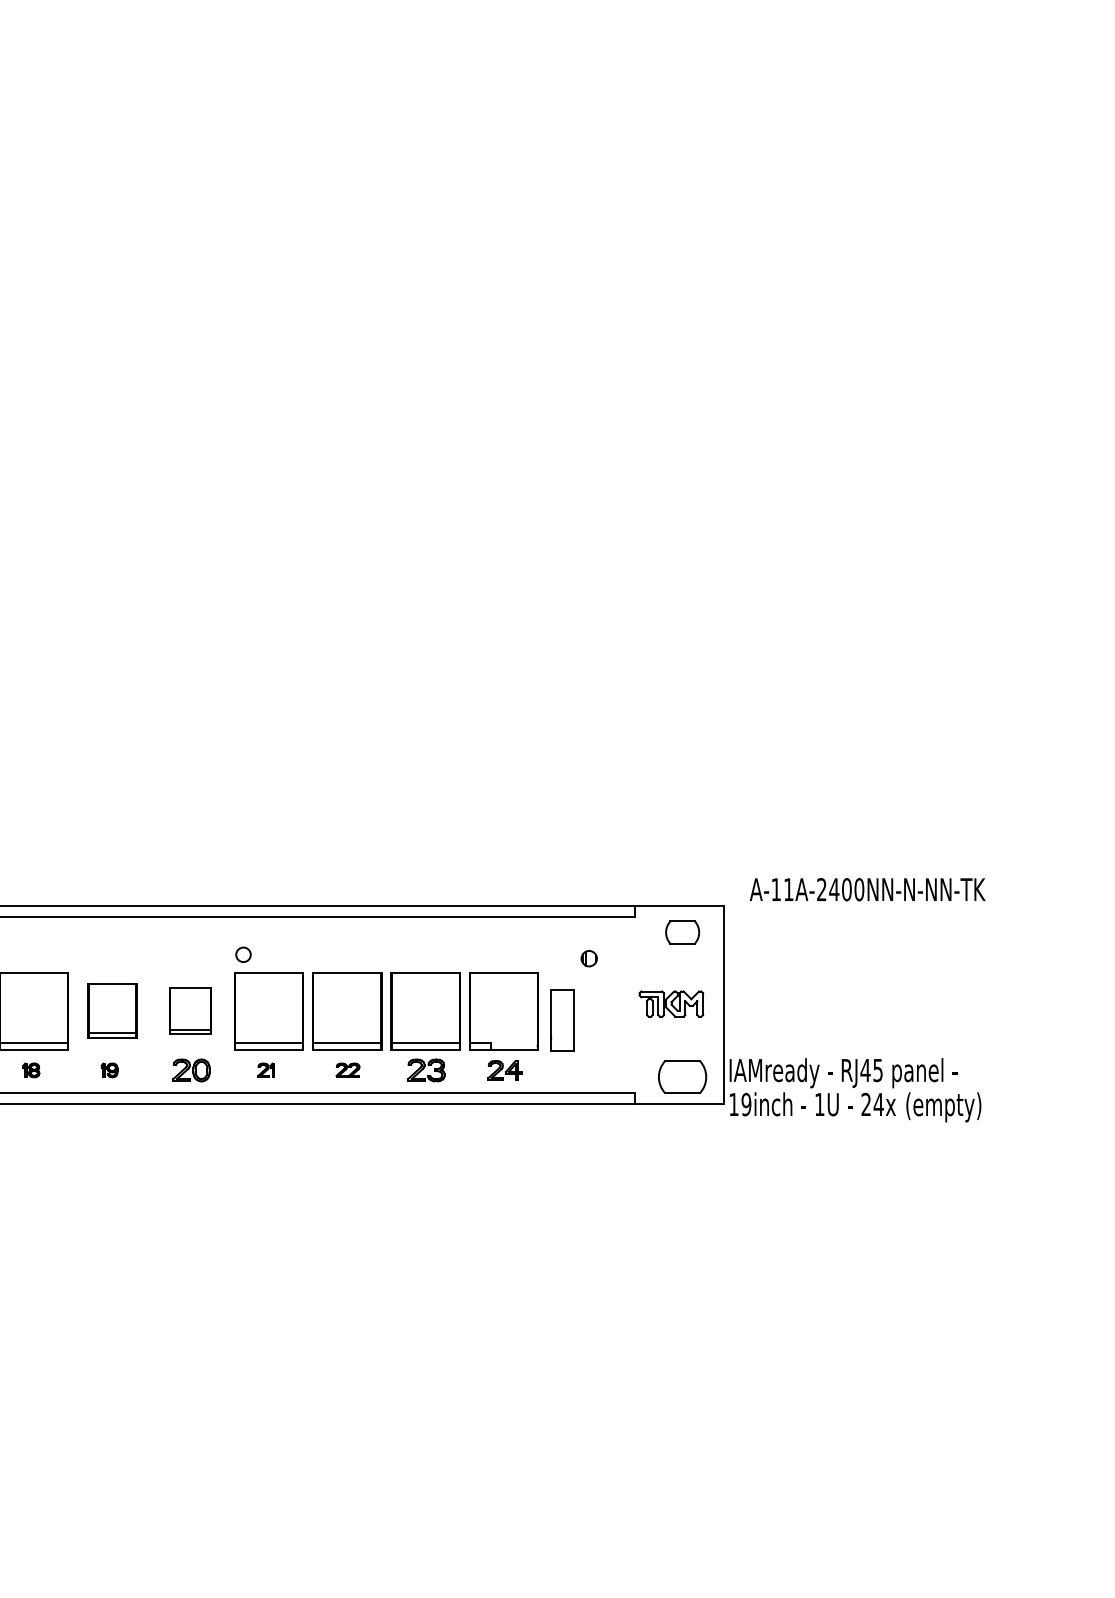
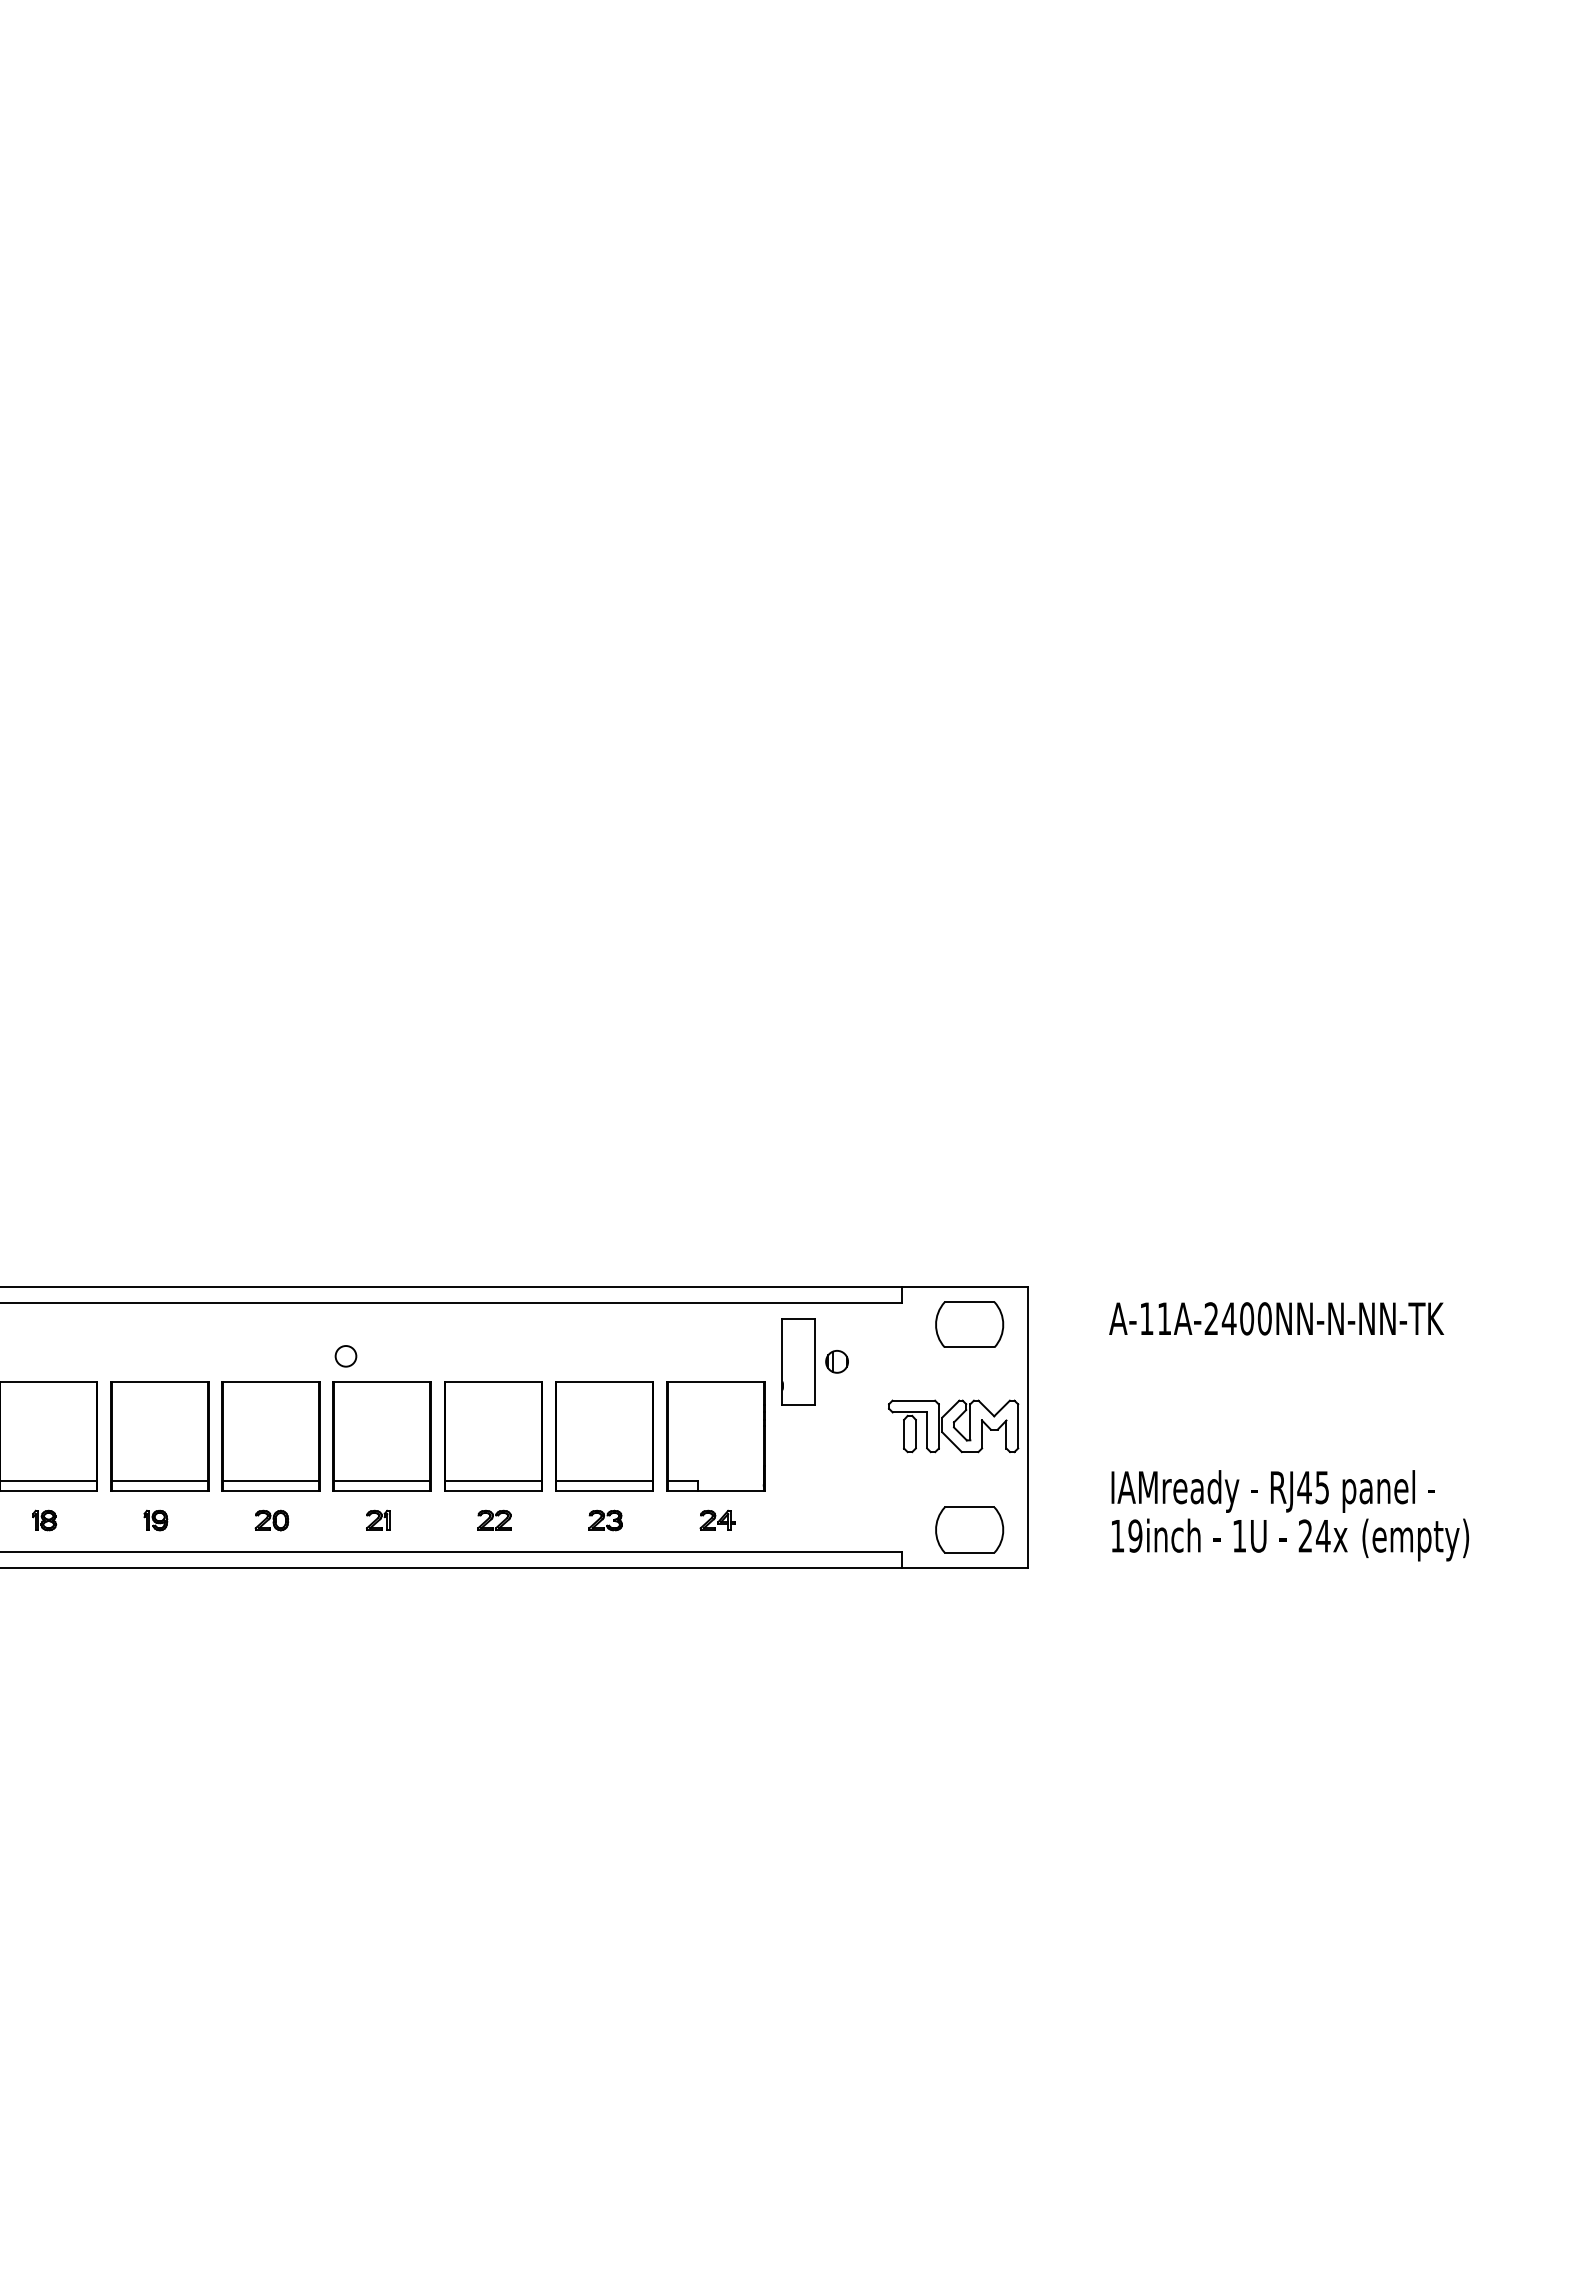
text: (867, 889) -> (1276, 1318), moved
part: (682, 932) -> (969, 1324), size x1.43
part: (671, 1004) -> (953, 1426), size x1.43
part: (112, 1011) -> (159, 1436), size x1.43
part: (190, 1011) -> (270, 1436), size x1.67
part: (562, 1020) -> (798, 1361), moved
part: (505, 1069) -> (717, 1519), size x0.71
part: (191, 1070) -> (271, 1520), size x0.62
part: (426, 1070) -> (605, 1520), size x0.62
text: (854, 1090) -> (1289, 1515), moved

